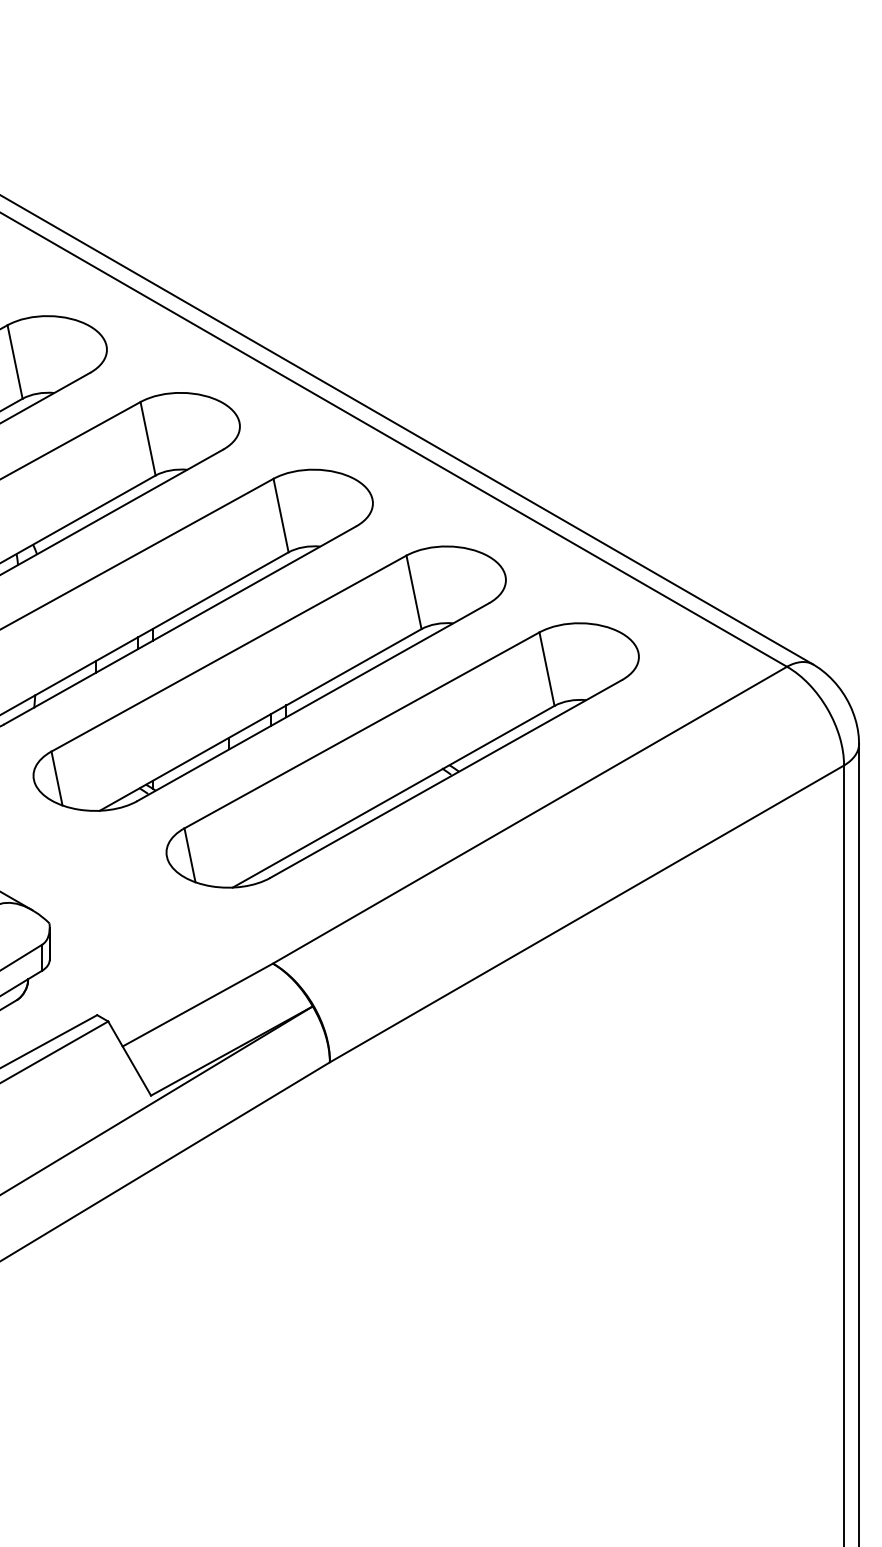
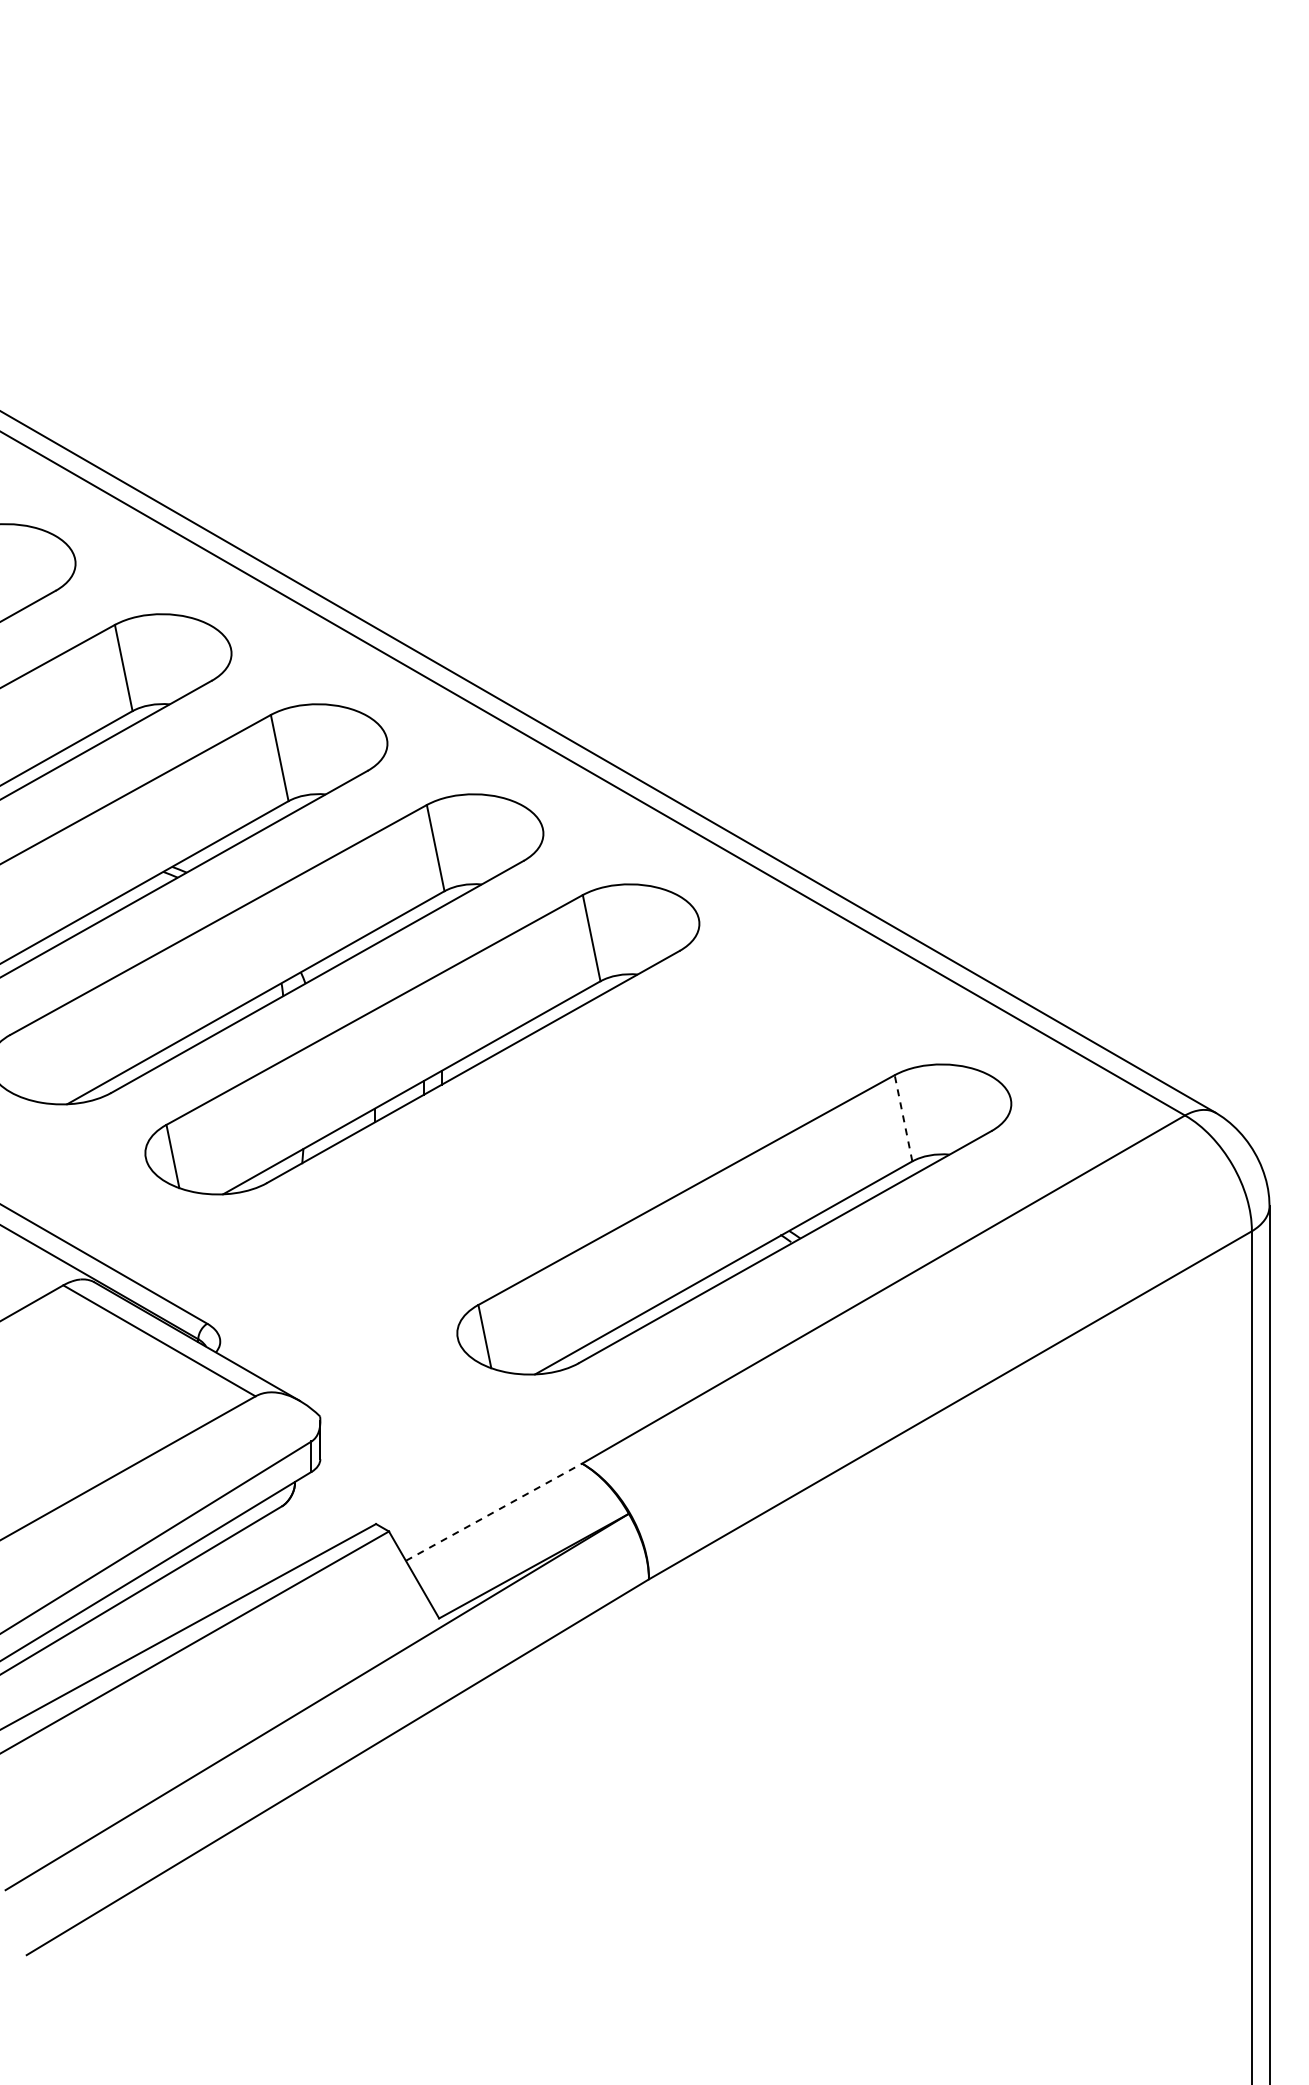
line: (546, 669) -> (903, 1118), solid -> dashed
part: (269, 678) -> (578, 1129), removed
line: (198, 1005) -> (494, 1512), solid -> dashed

